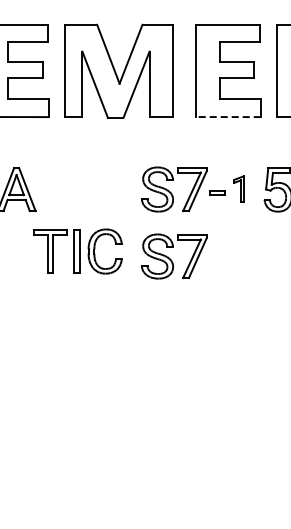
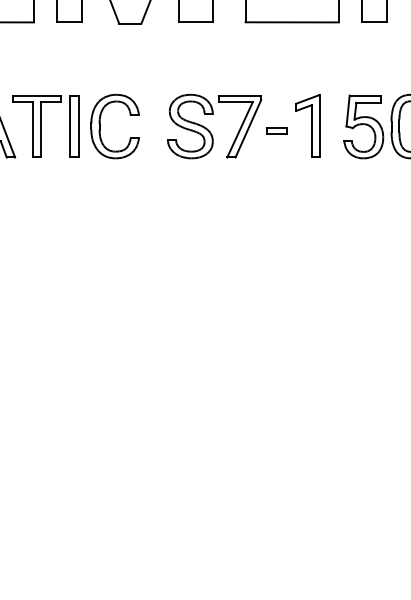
line: (227, 117) -> (291, 22), dashed -> solid
part: (239, 188) -> (308, 125), size x1.67
part: (77, 251) -> (75, 126), moved
part: (174, 256) -> (214, 222), removed

